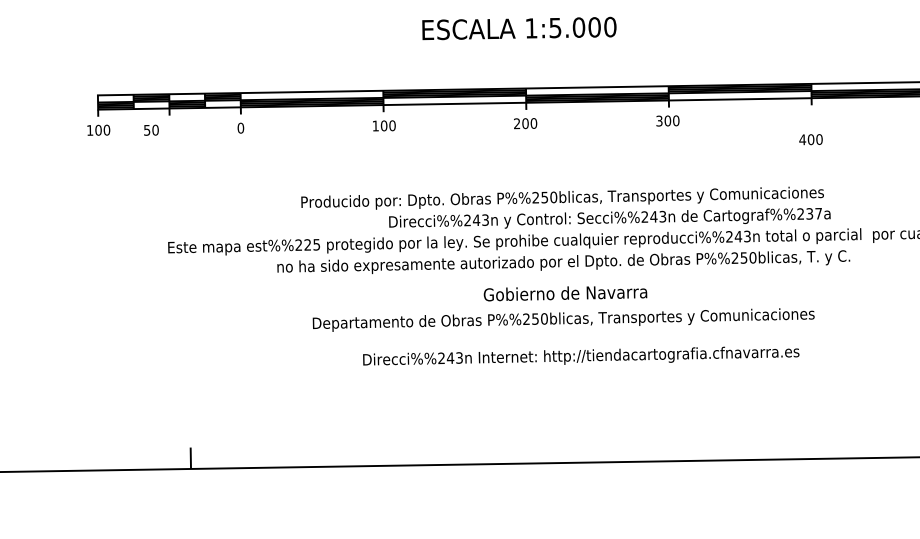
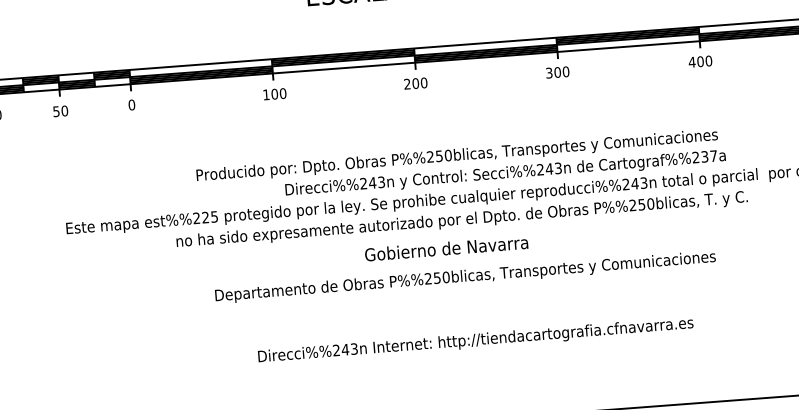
text: (151, 129) -> (60, 110), moved
text: (810, 139) -> (699, 61), moved
text: (565, 293) -> (446, 248), moved
text: (581, 355) -> (476, 339), moved

